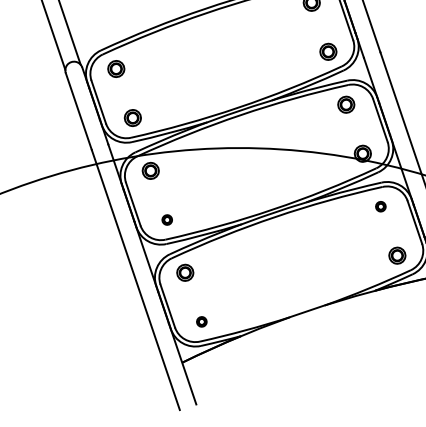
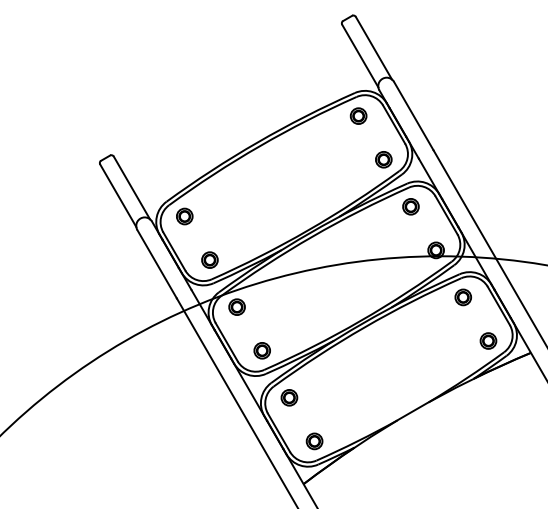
part: (380, 206) -> (463, 297), size x1.67
part: (166, 219) -> (261, 350), size x1.67
part: (201, 321) -> (314, 441), size x1.67

